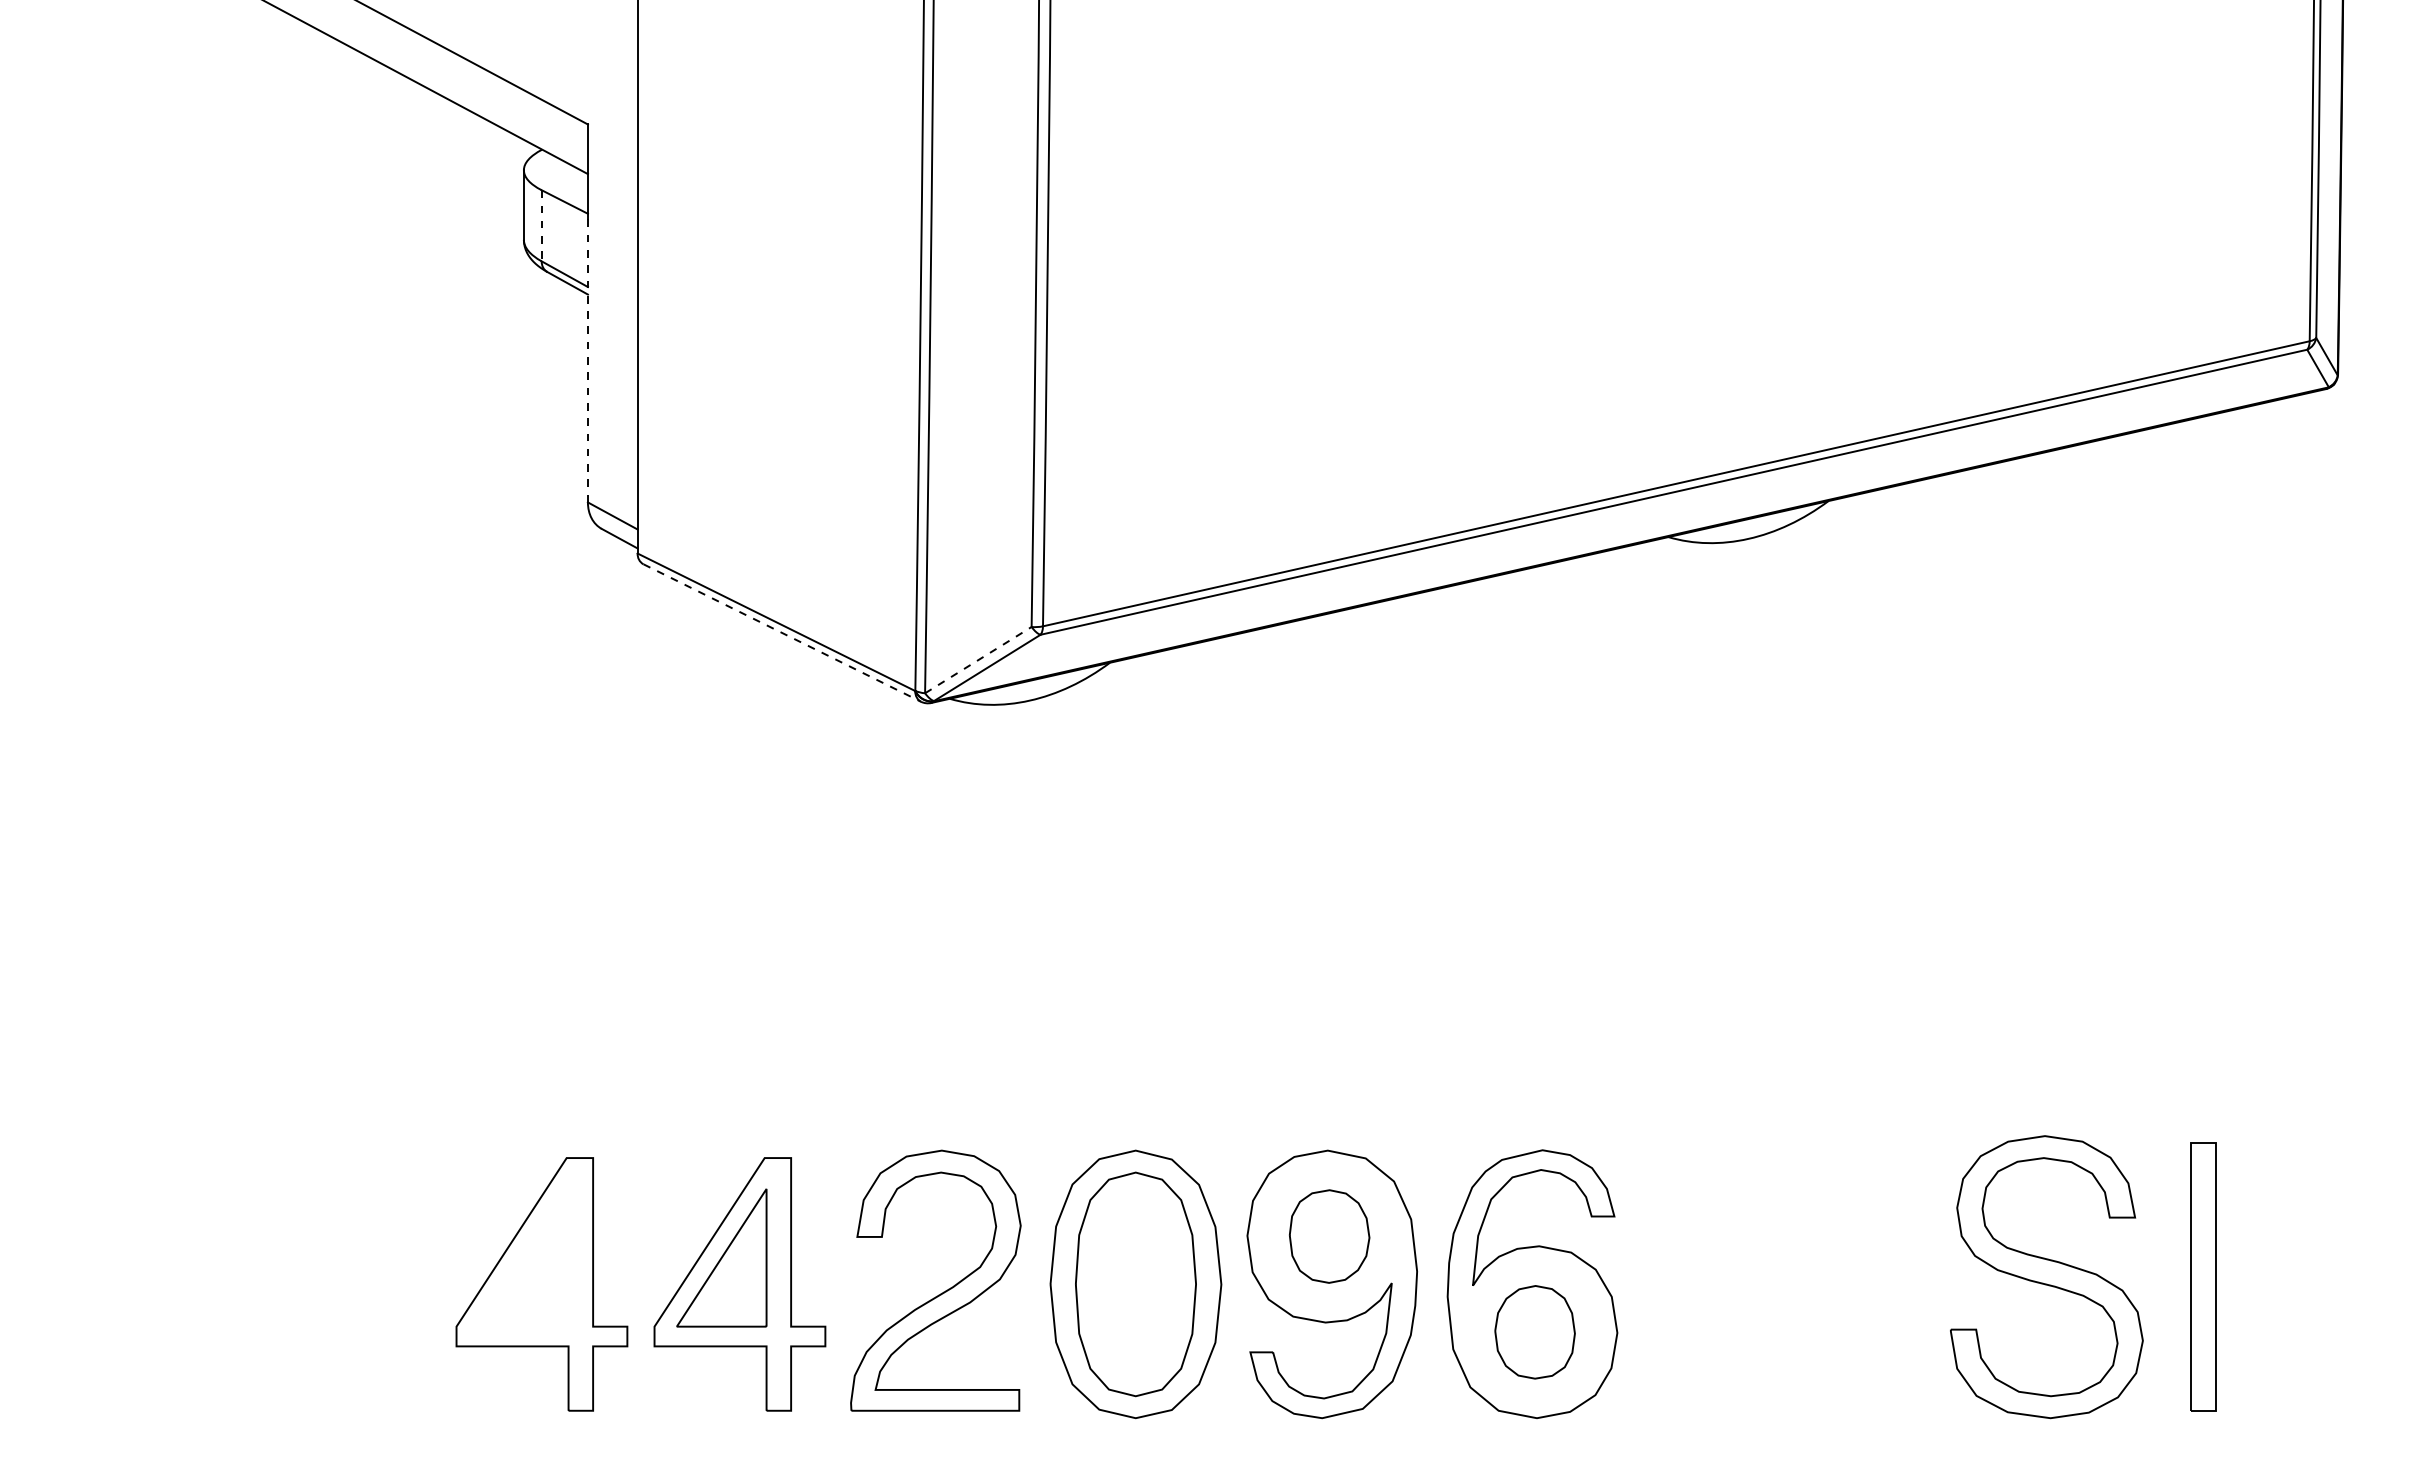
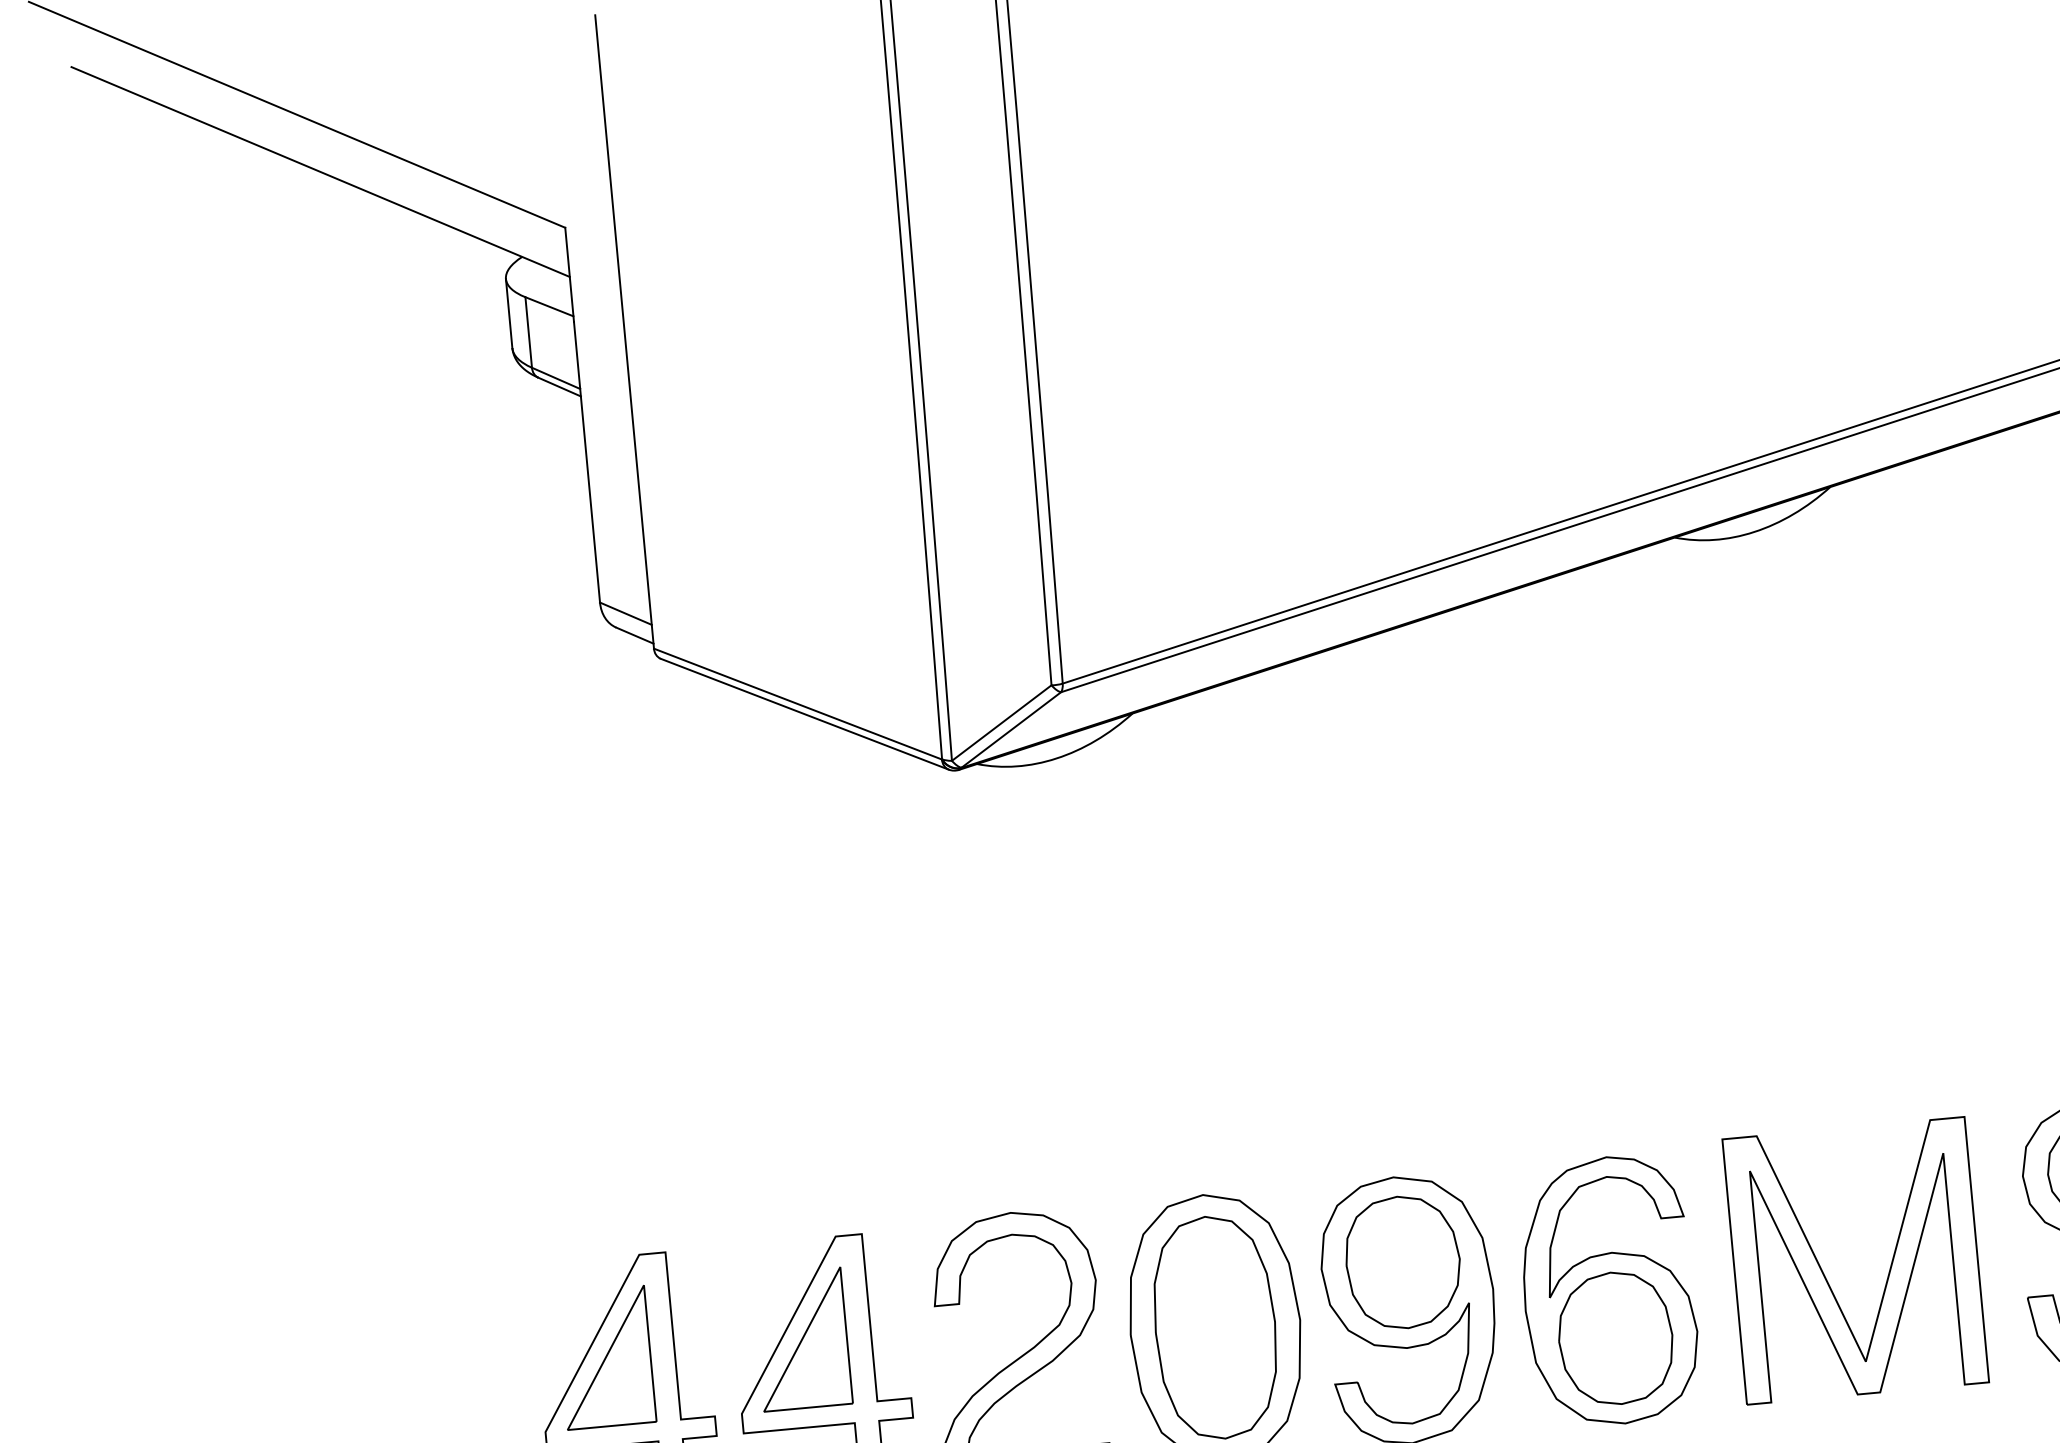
line: (541, 225) -> (528, 332), dashed -> solid
line: (587, 361) -> (586, 462), dashed -> solid
line: (782, 633) -> (805, 714), dashed -> solid
line: (978, 660) -> (1001, 723), dashed -> solid
part: (1329, 1236) -> (1403, 1262), size x1.43
part: (523, 1257) -> (605, 1357), added
part: (1750, 1288) -> (1825, 1275), added
part: (1534, 1332) -> (1615, 1338), size x1.43

